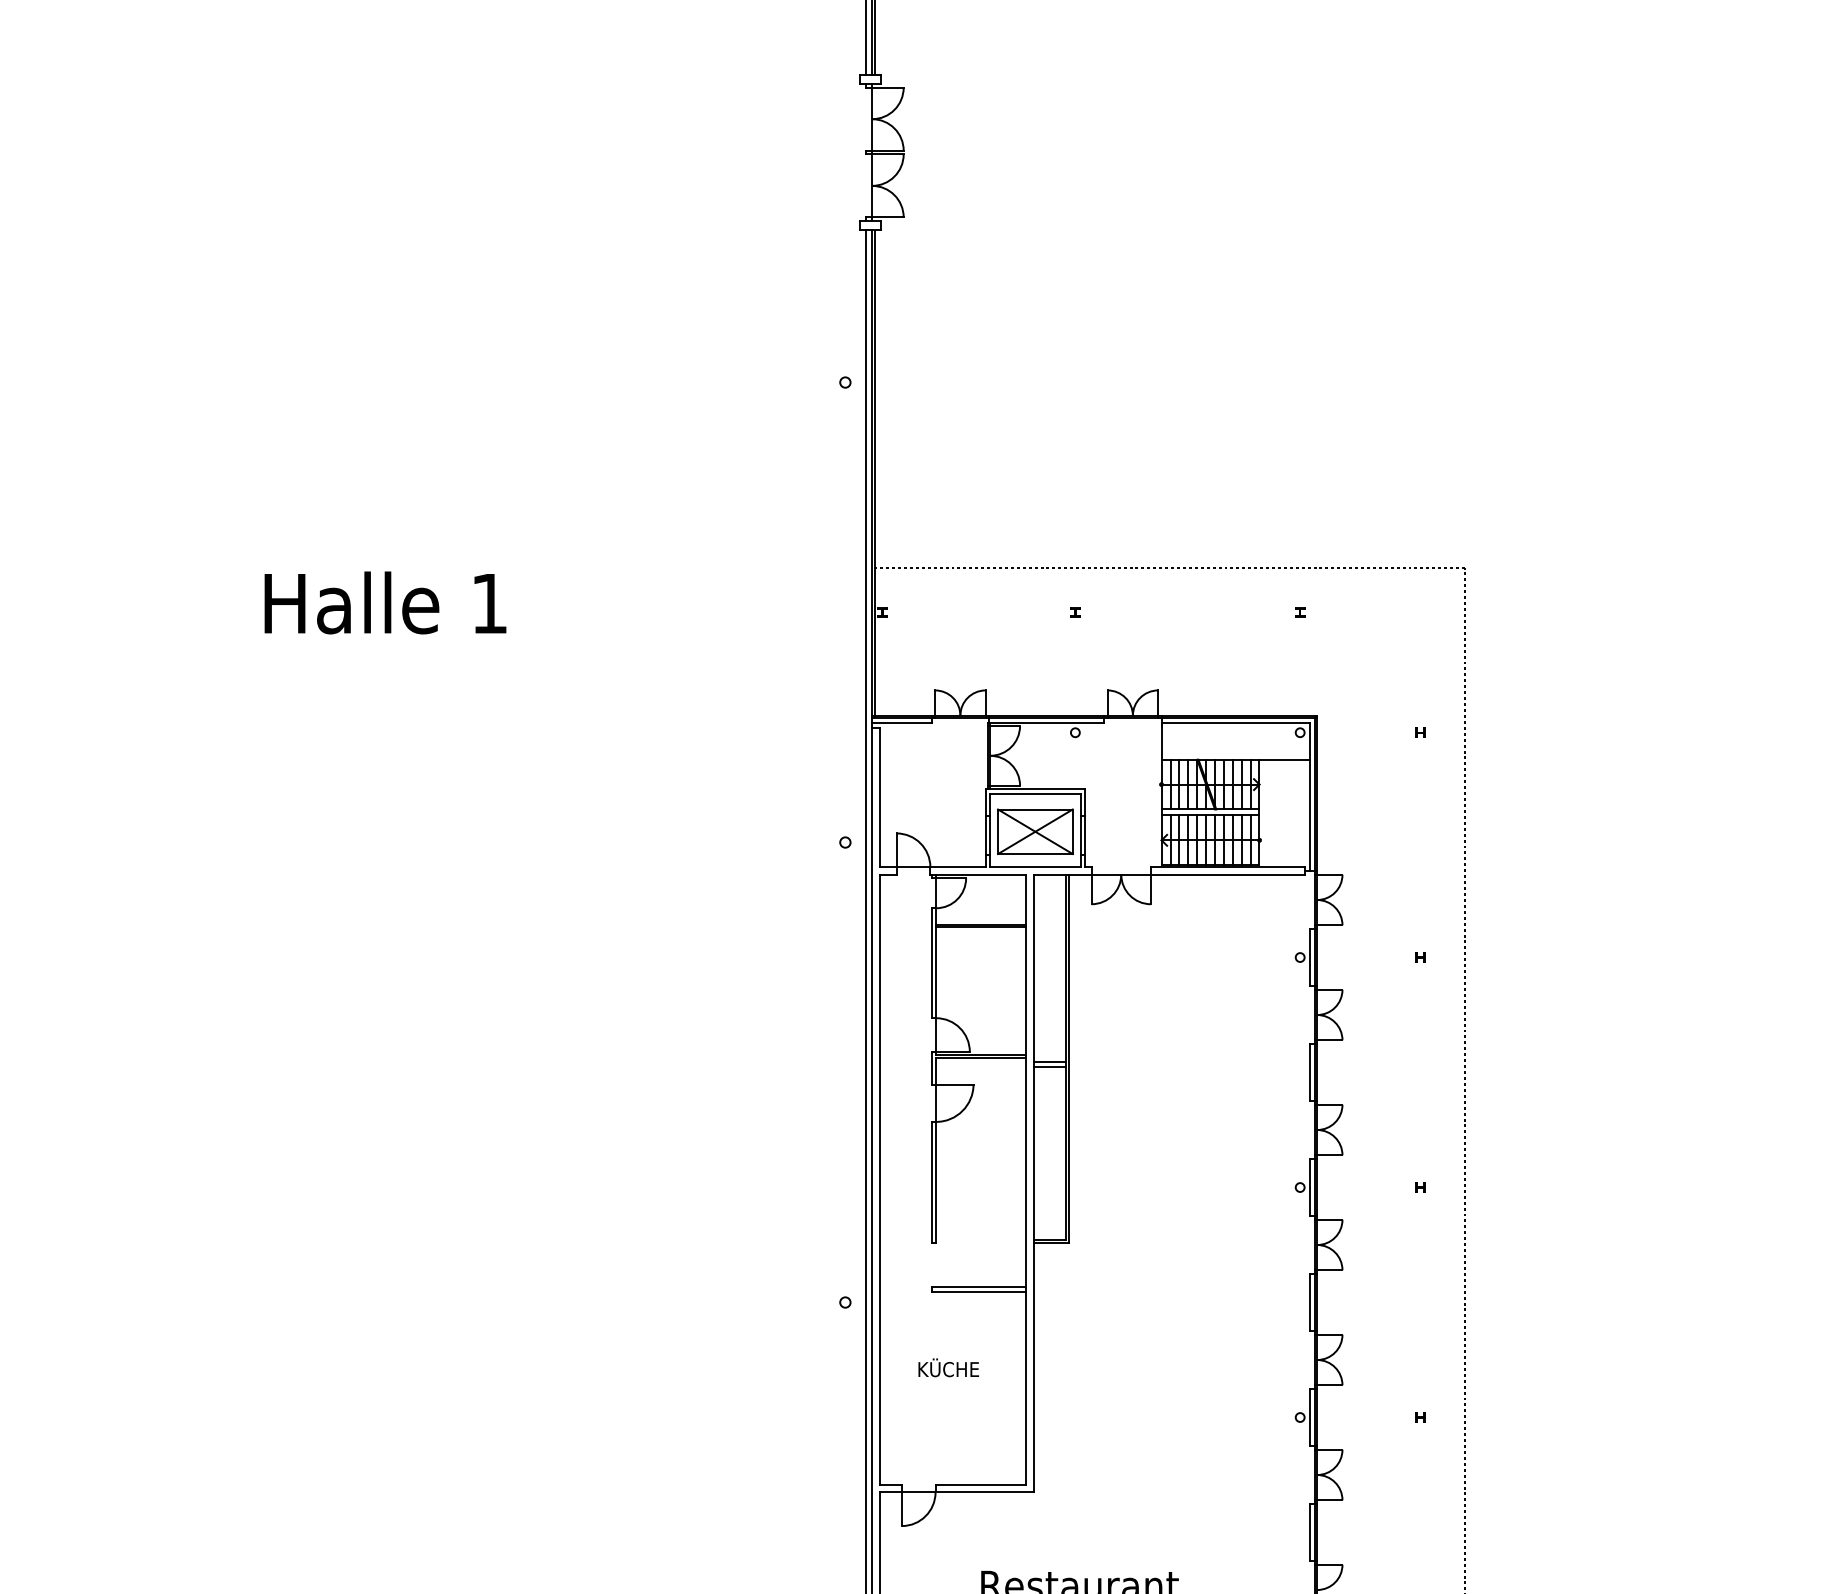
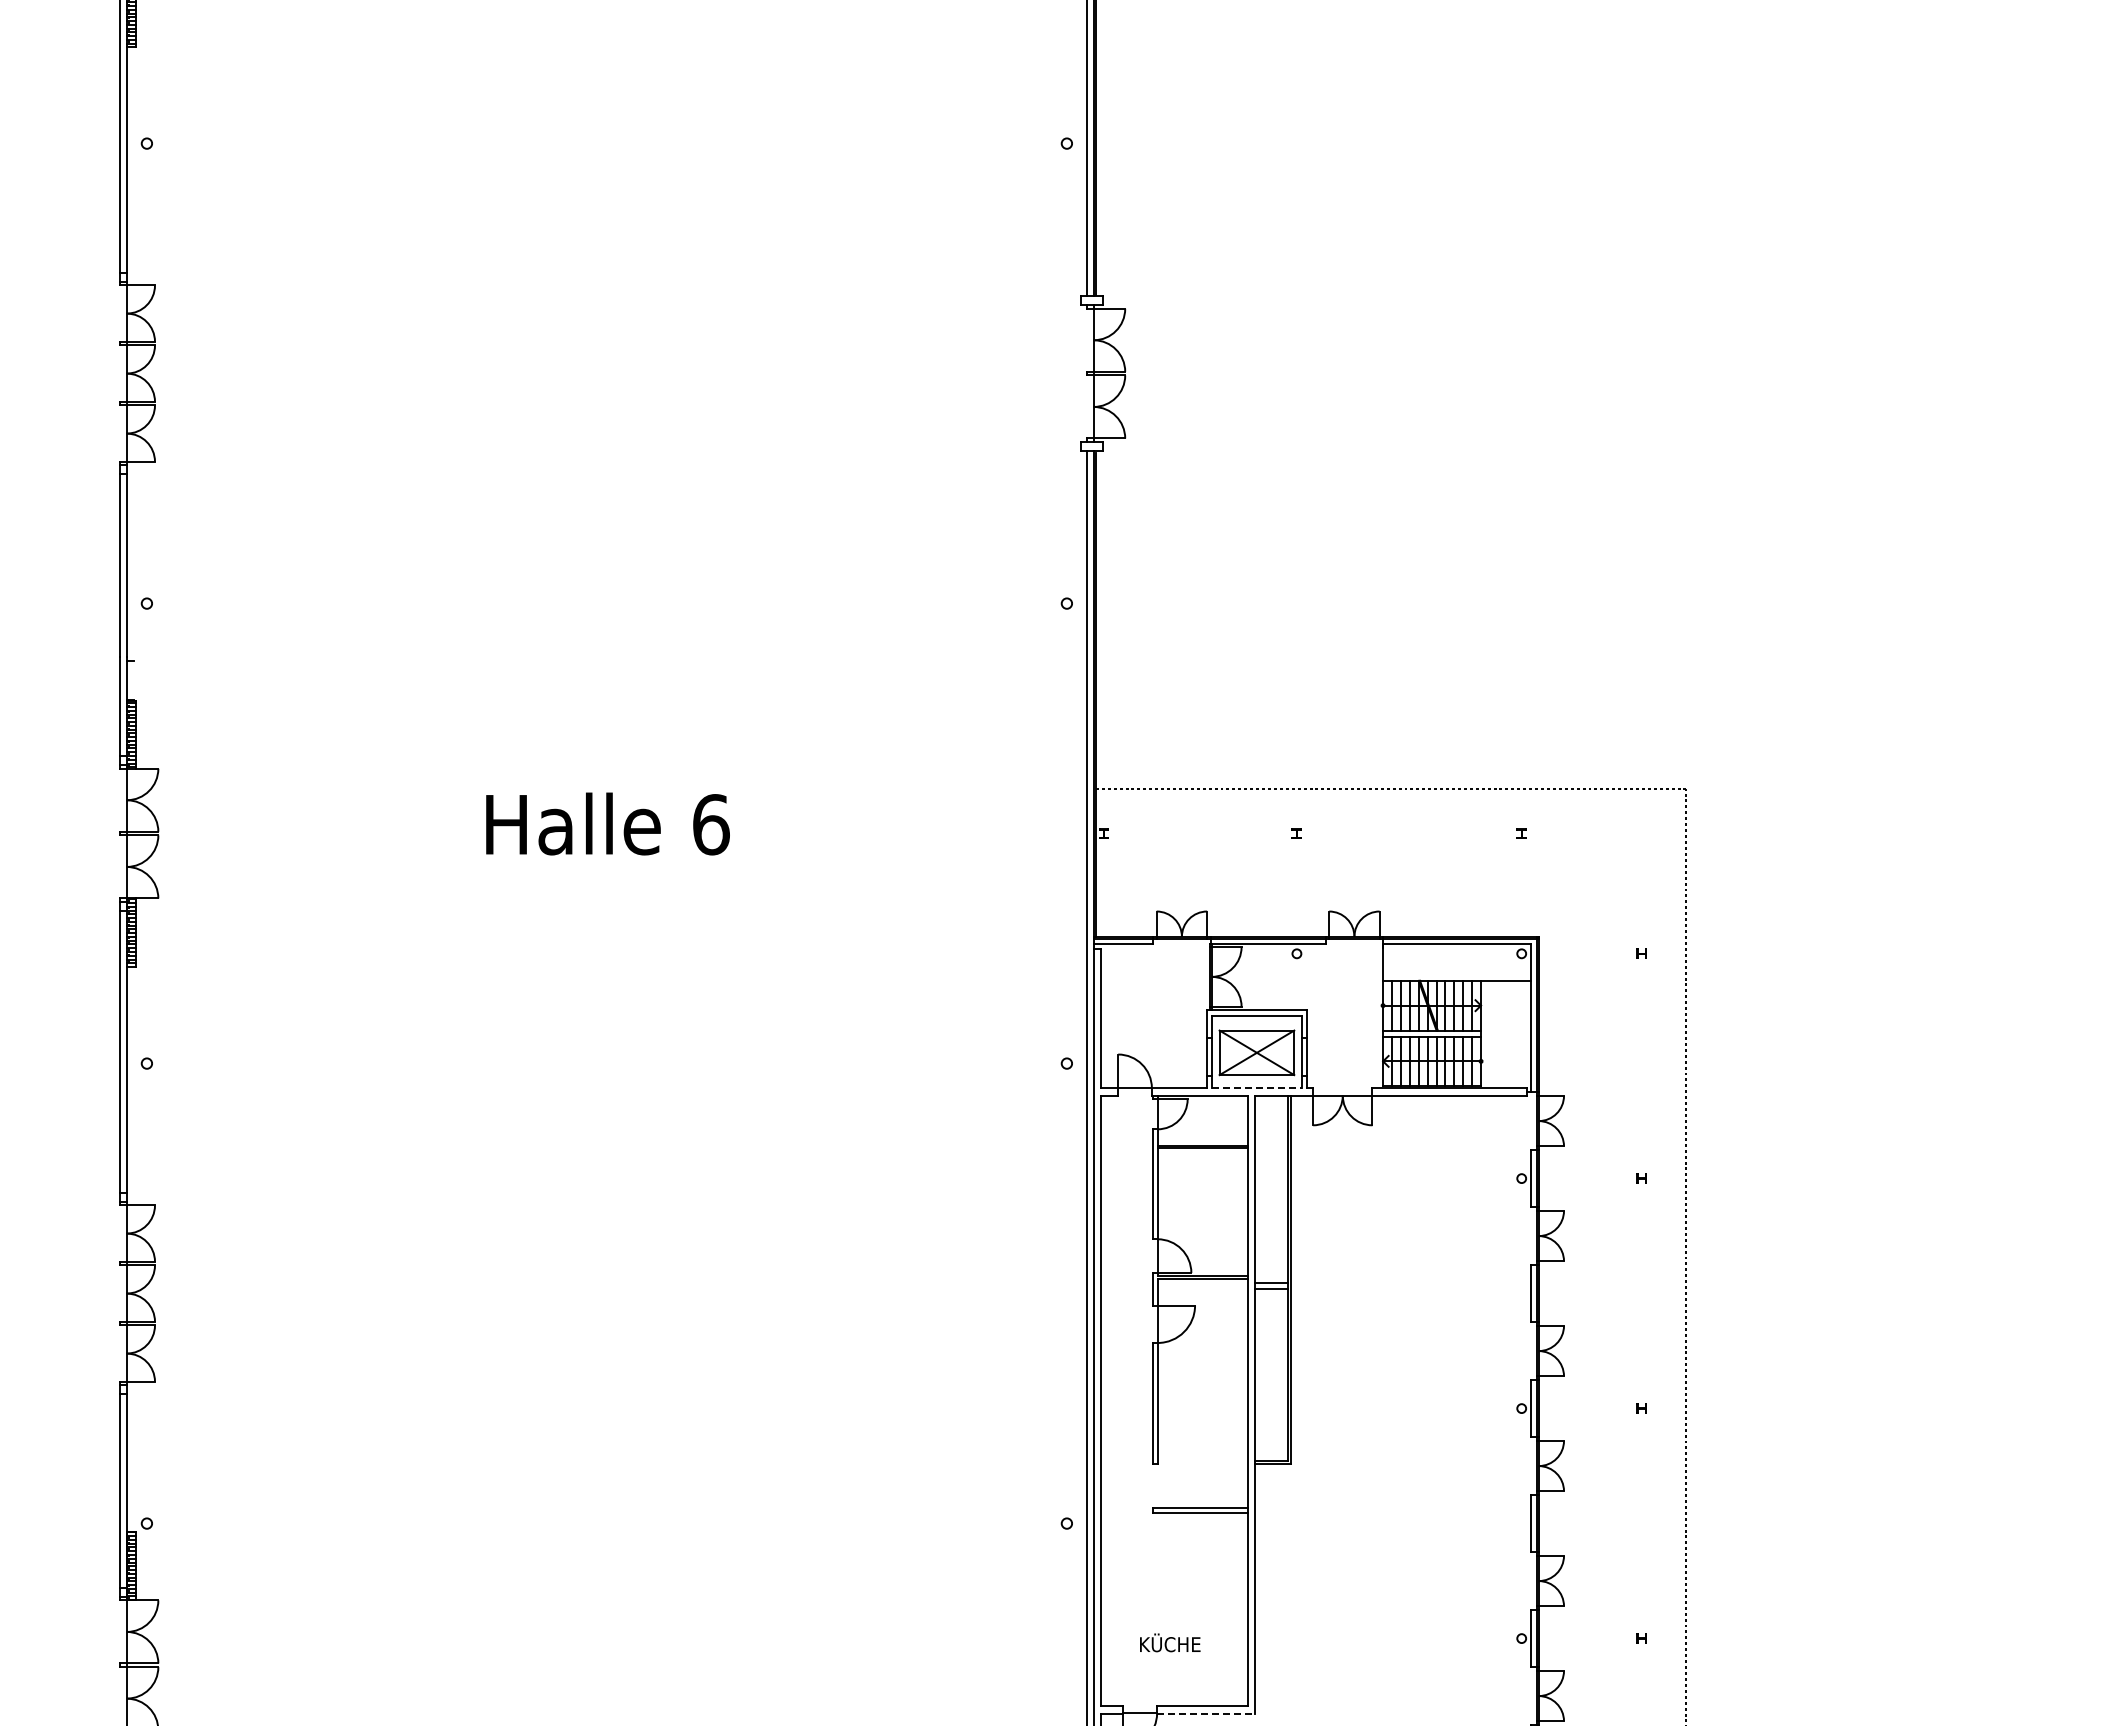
text: (489, 603) -> (711, 824), 1 -> 6
line: (1035, 867) -> (1257, 1088), solid -> dashed
text: (948, 1367) -> (1170, 1642), moved
line: (984, 1492) -> (1206, 1713), solid -> dashed

